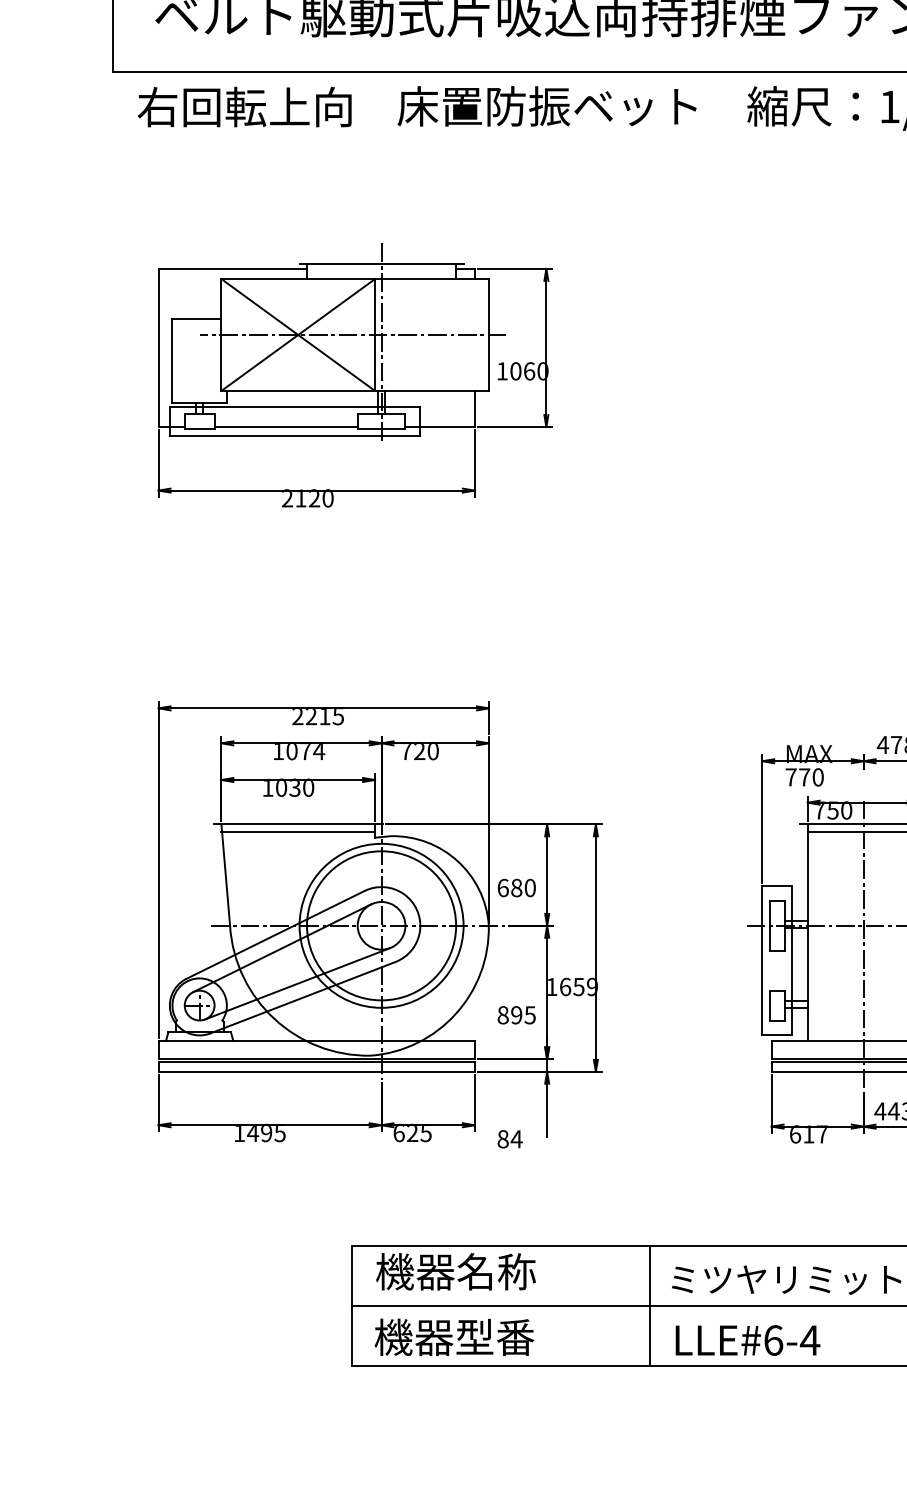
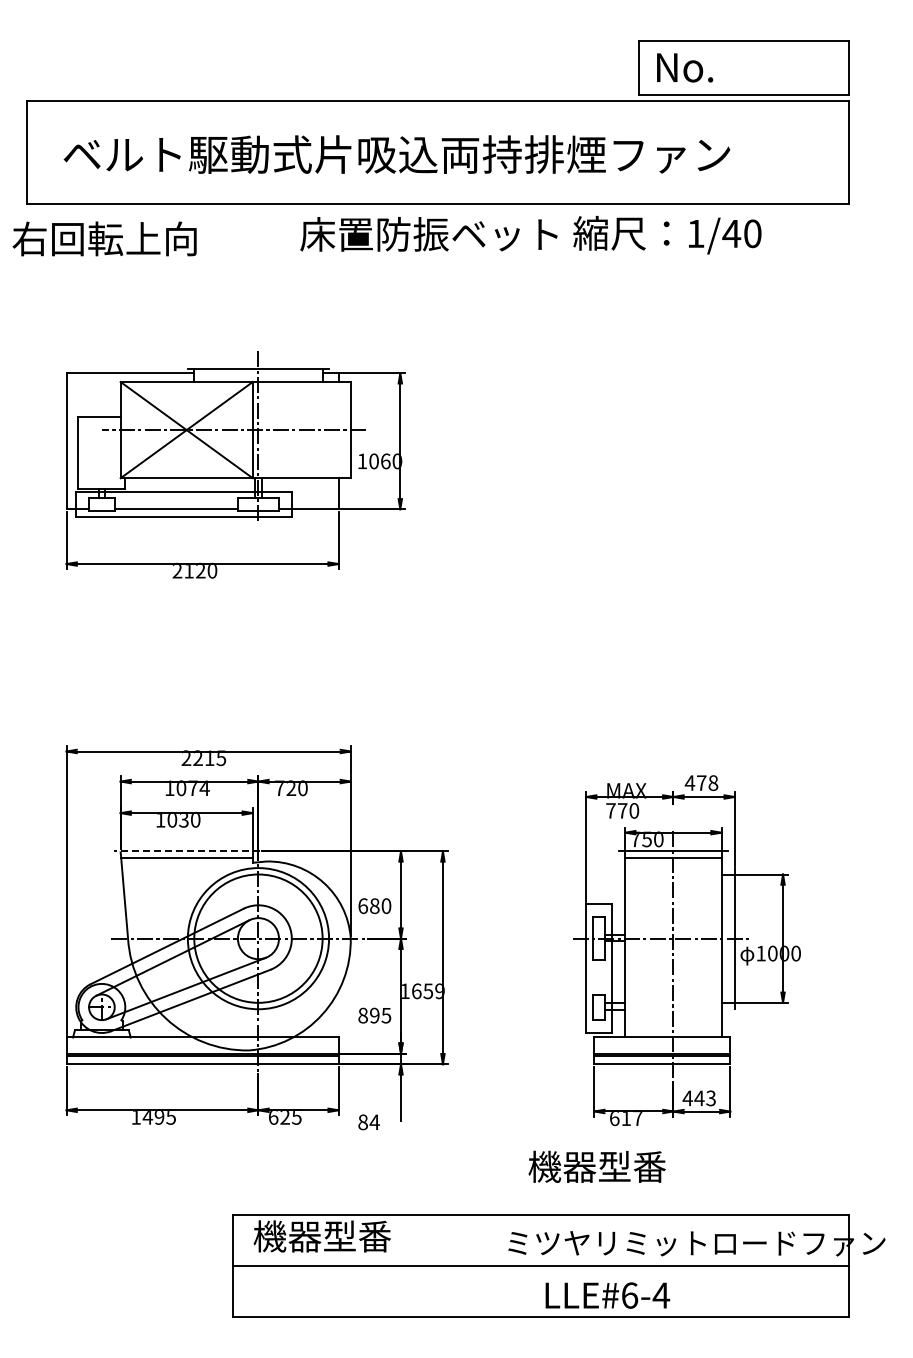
text: (244, 106) -> (104, 238), moved
text: (546, 106) -> (428, 234), moved
line: (297, 824) -> (186, 851), solid -> dashed
text: (496, 1271) -> (357, 1236), 機器名称 -> 機器型番
line: (649, 1305) -> (489, 1265), removed
text: (453, 1336) -> (596, 1166), moved
text: (747, 1340) -> (607, 1295), moved

